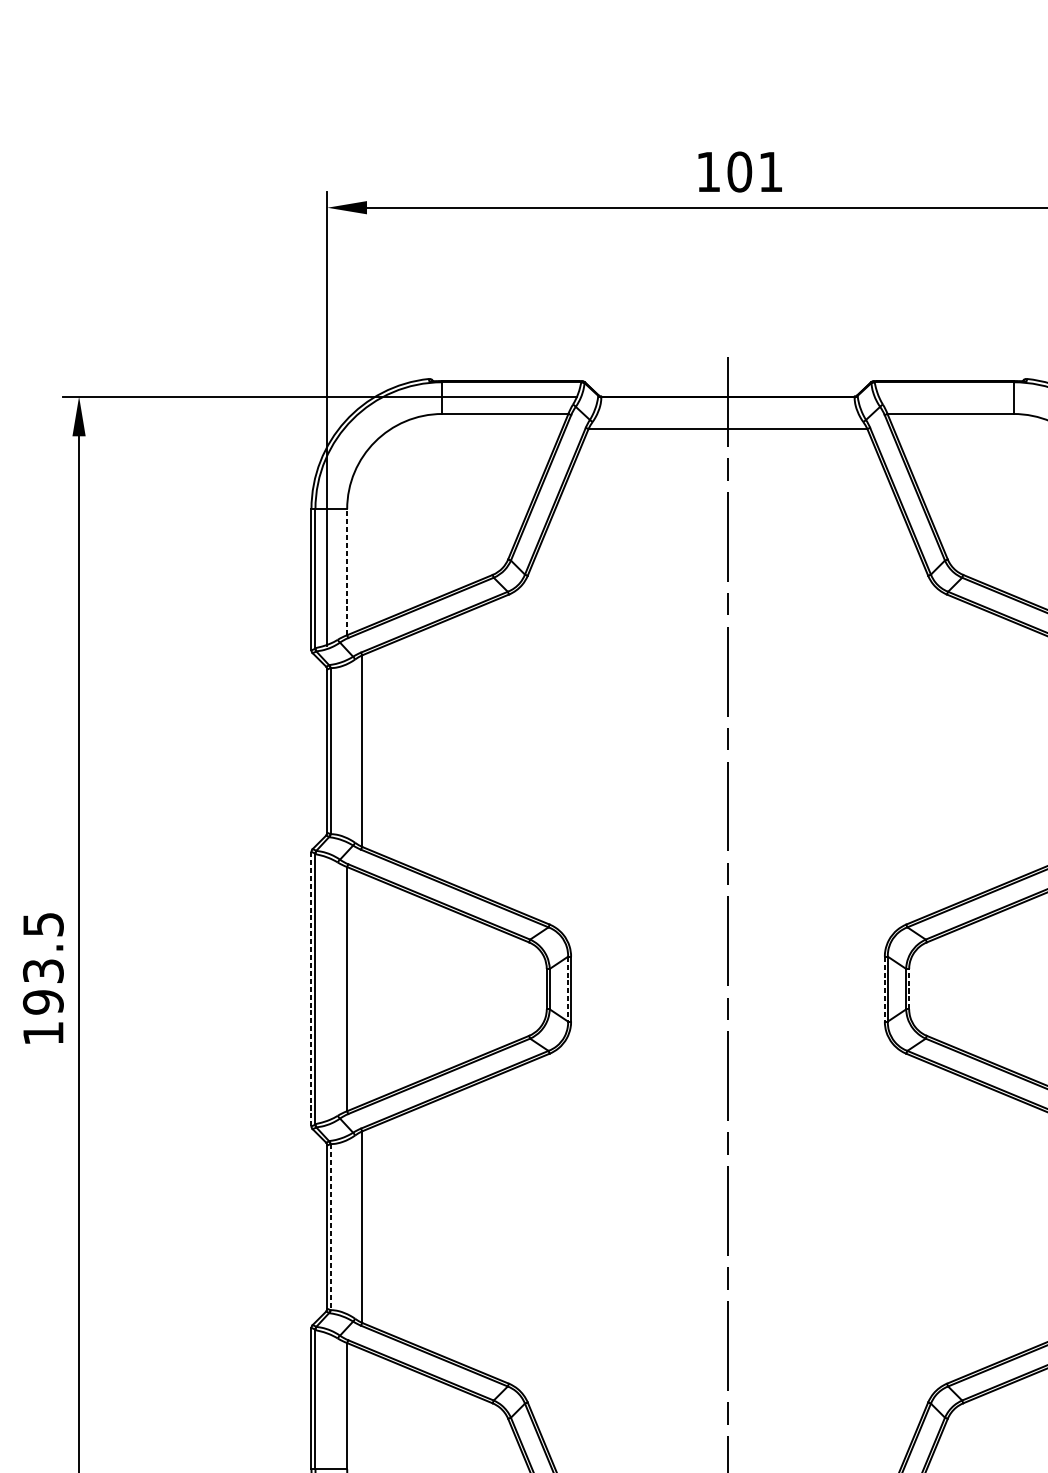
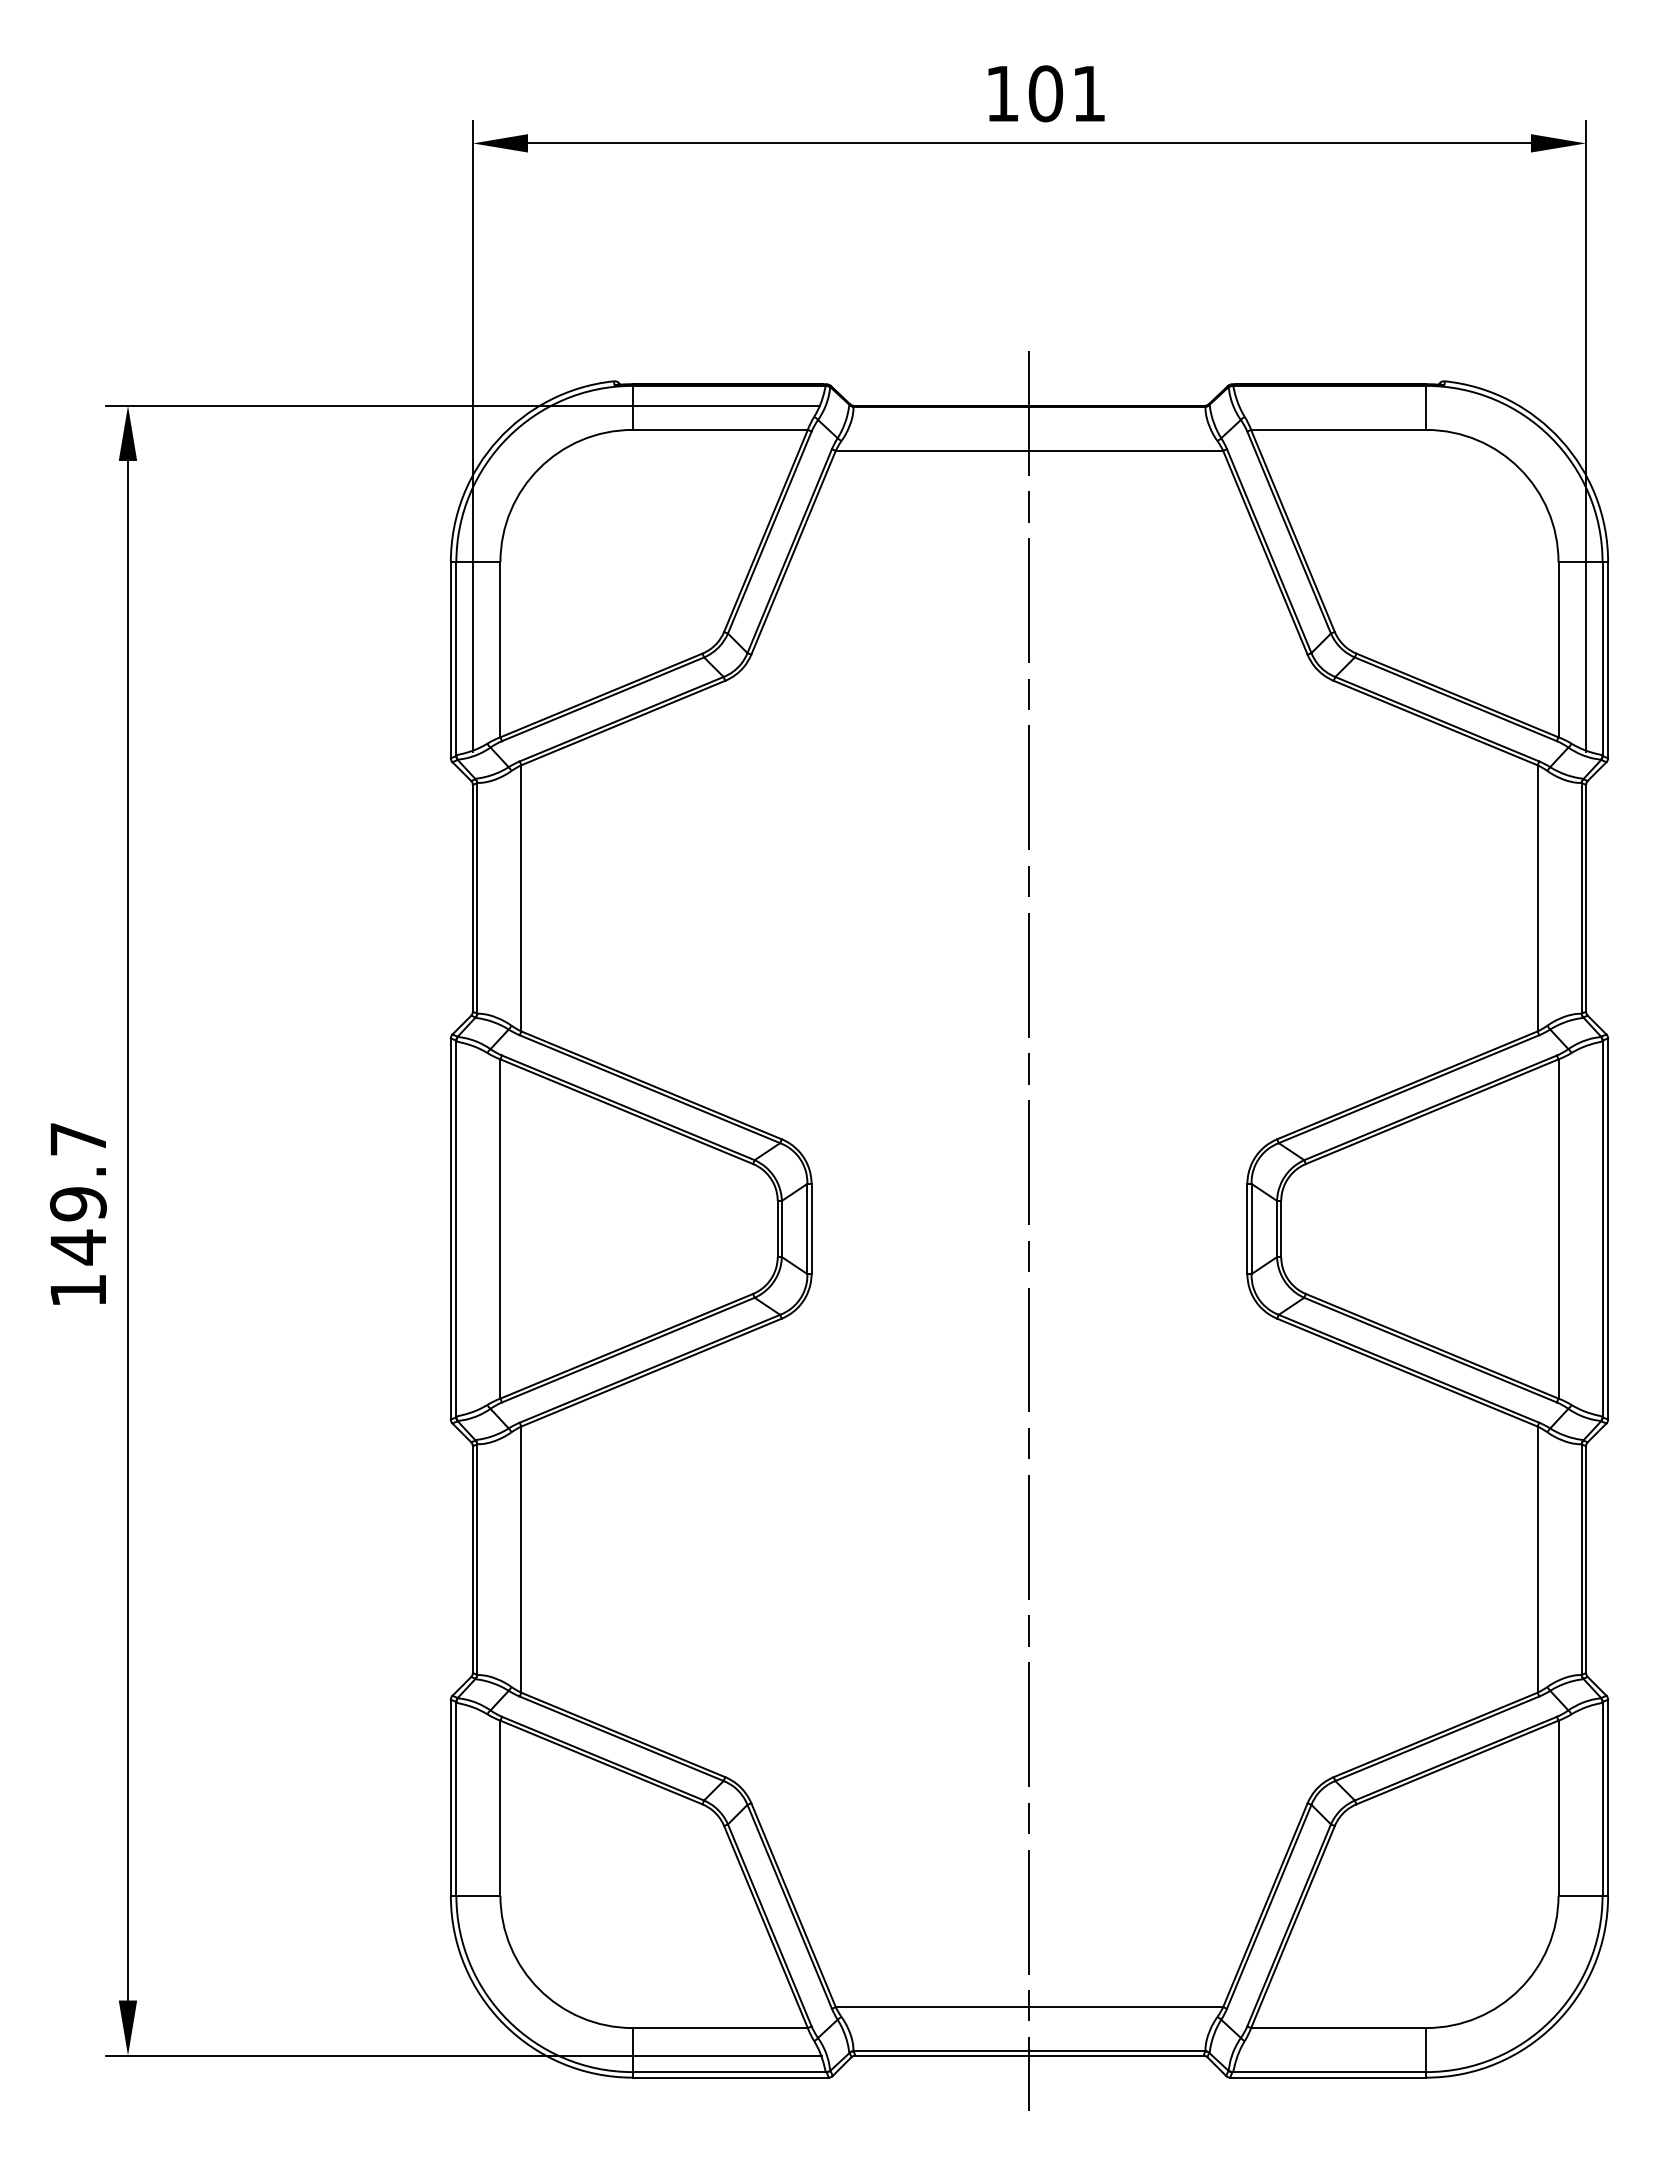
line: (347, 572) -> (500, 649), dashed -> solid
text: (42, 964) -> (77, 1194), 193.5 -> 149.7
line: (909, 988) -> (1281, 1228), dashed -> solid
line: (311, 989) -> (450, 1229), dashed -> solid
line: (568, 989) -> (807, 1229), dashed -> solid
line: (884, 989) -> (1247, 1229), dashed -> solid
line: (330, 1227) -> (477, 1560), dashed -> solid

